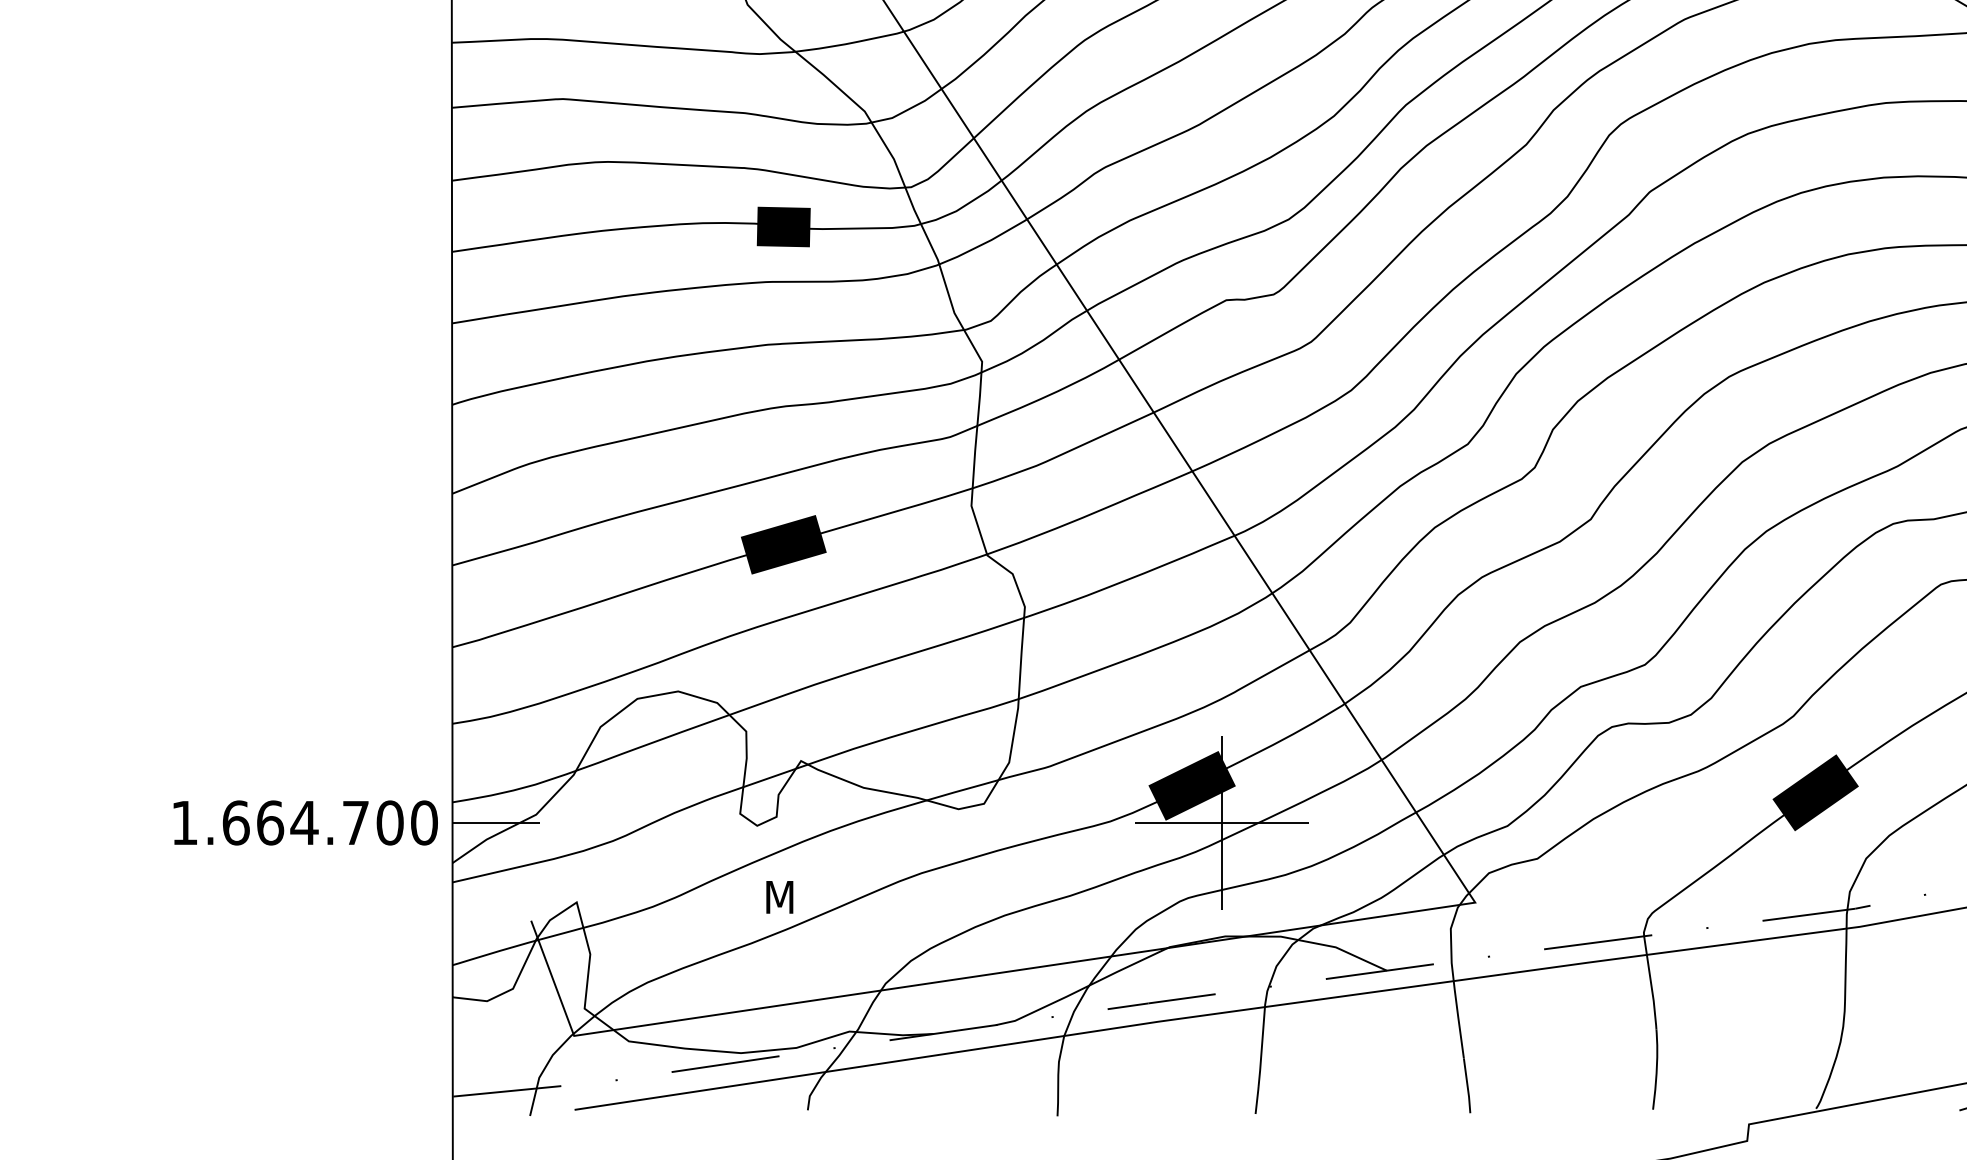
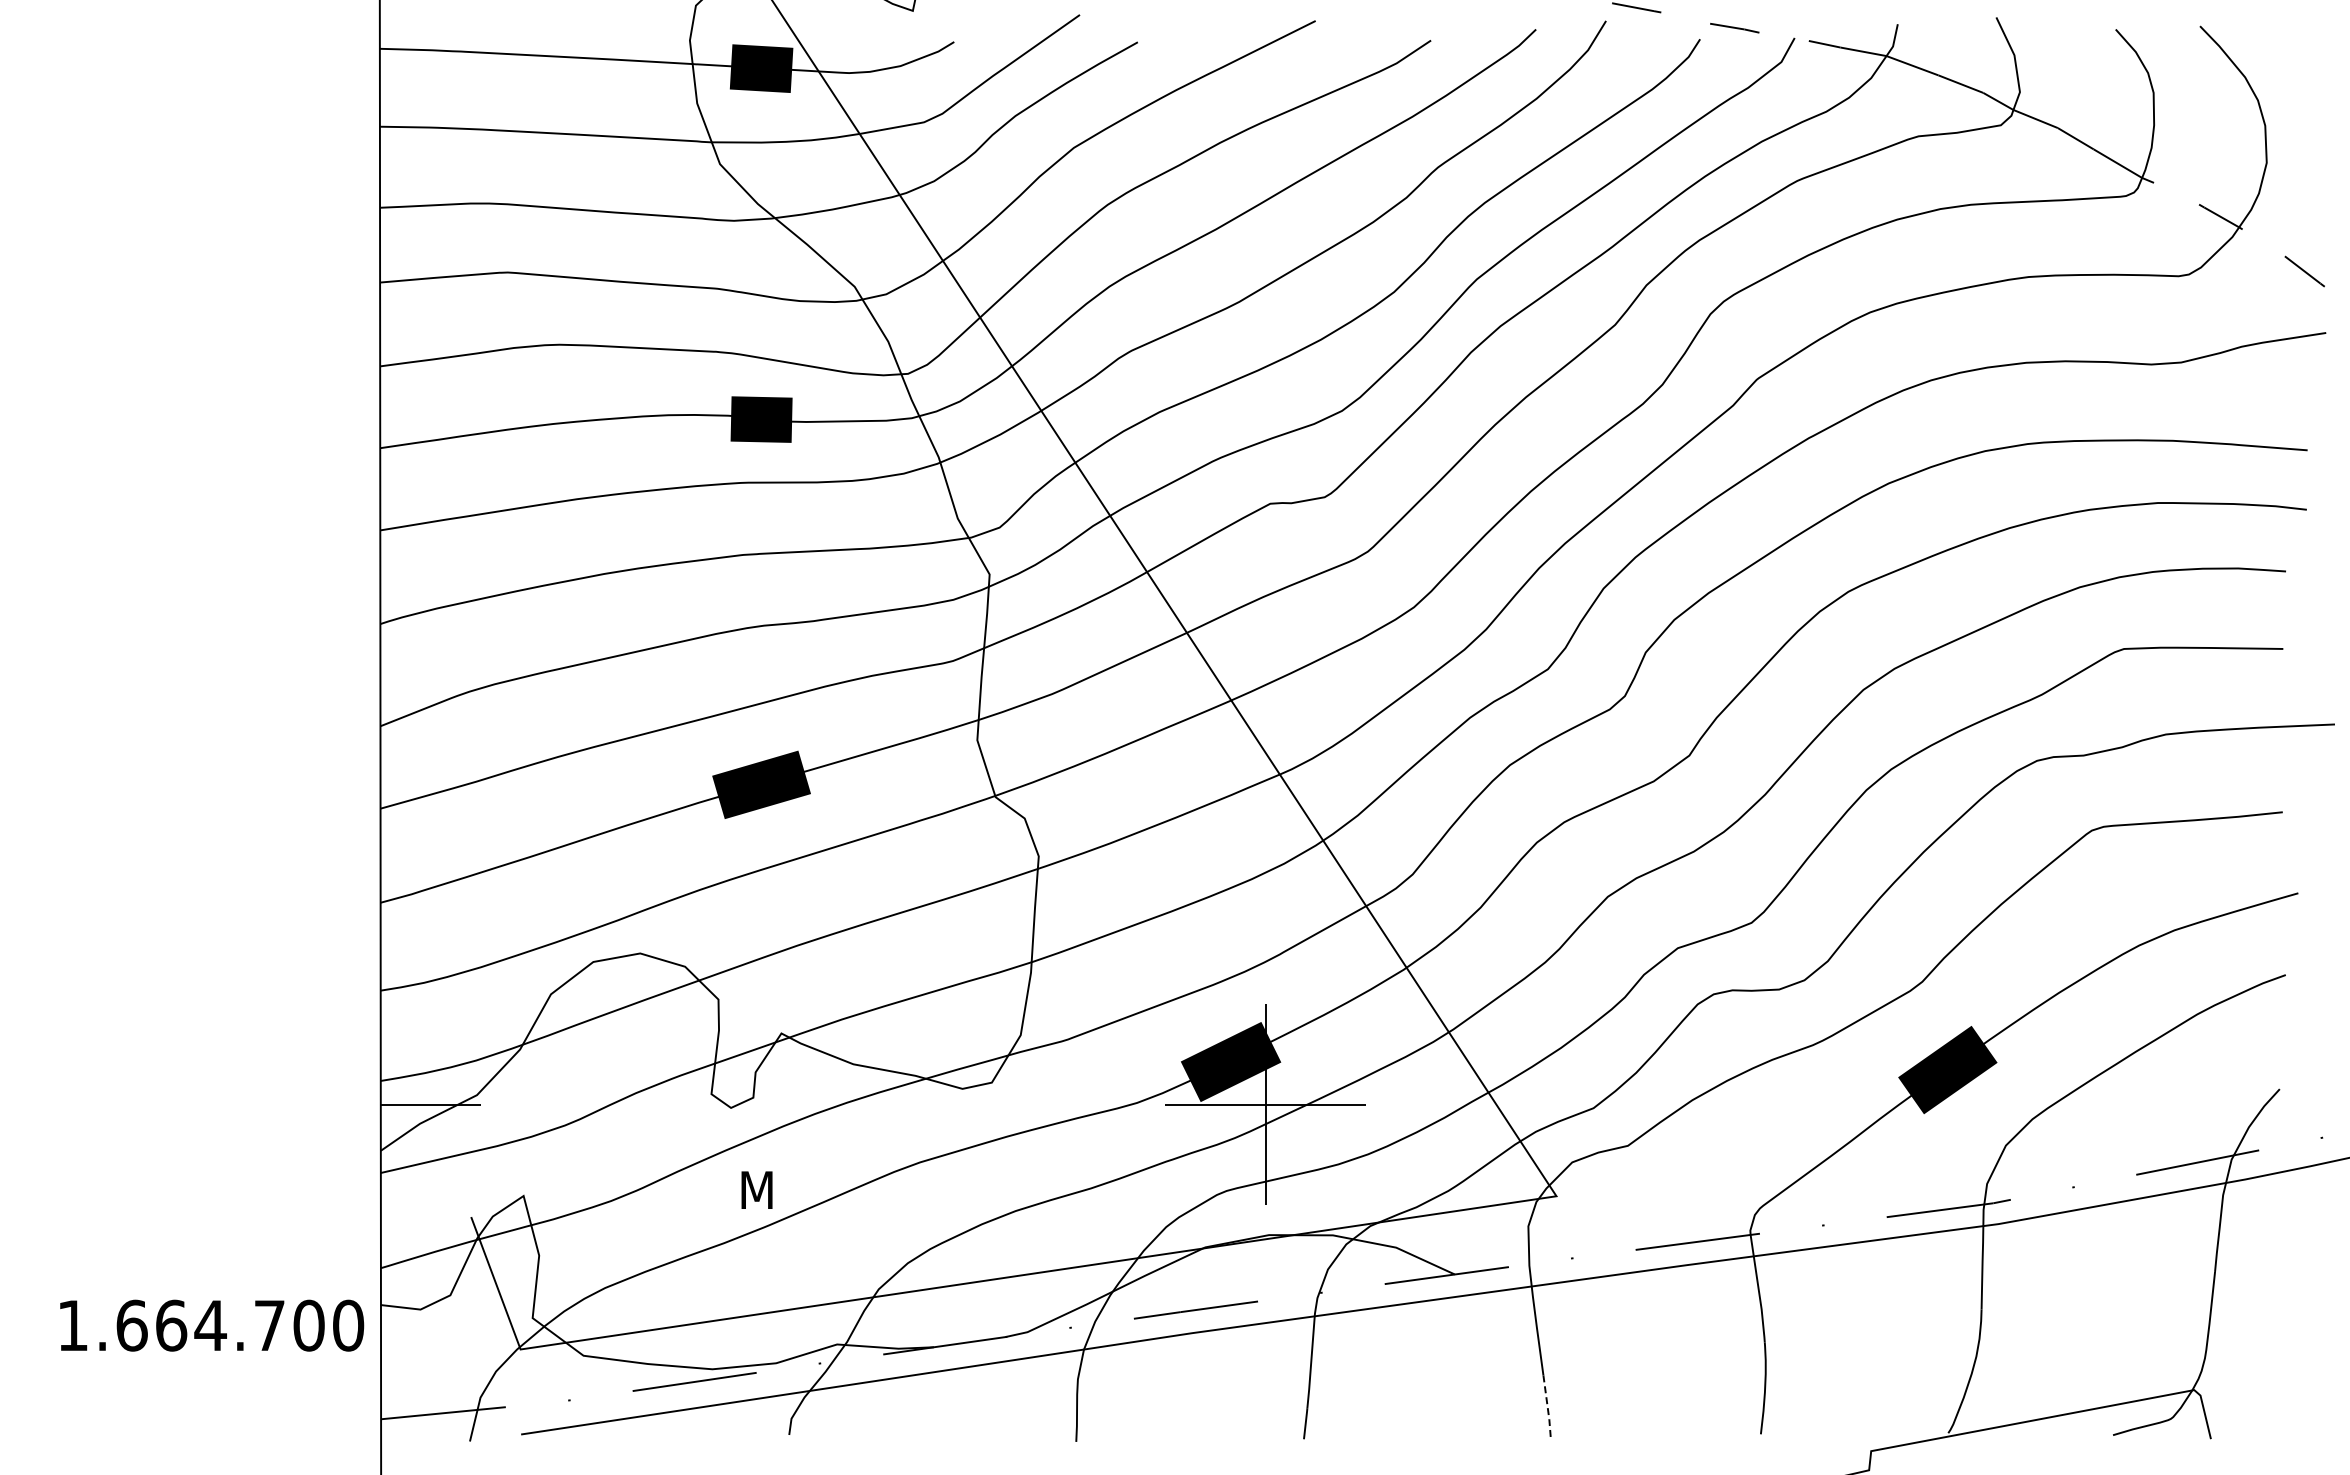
text: (306, 822) -> (212, 1325), moved
line: (1467, 1086) -> (1547, 1407), solid -> dashed

